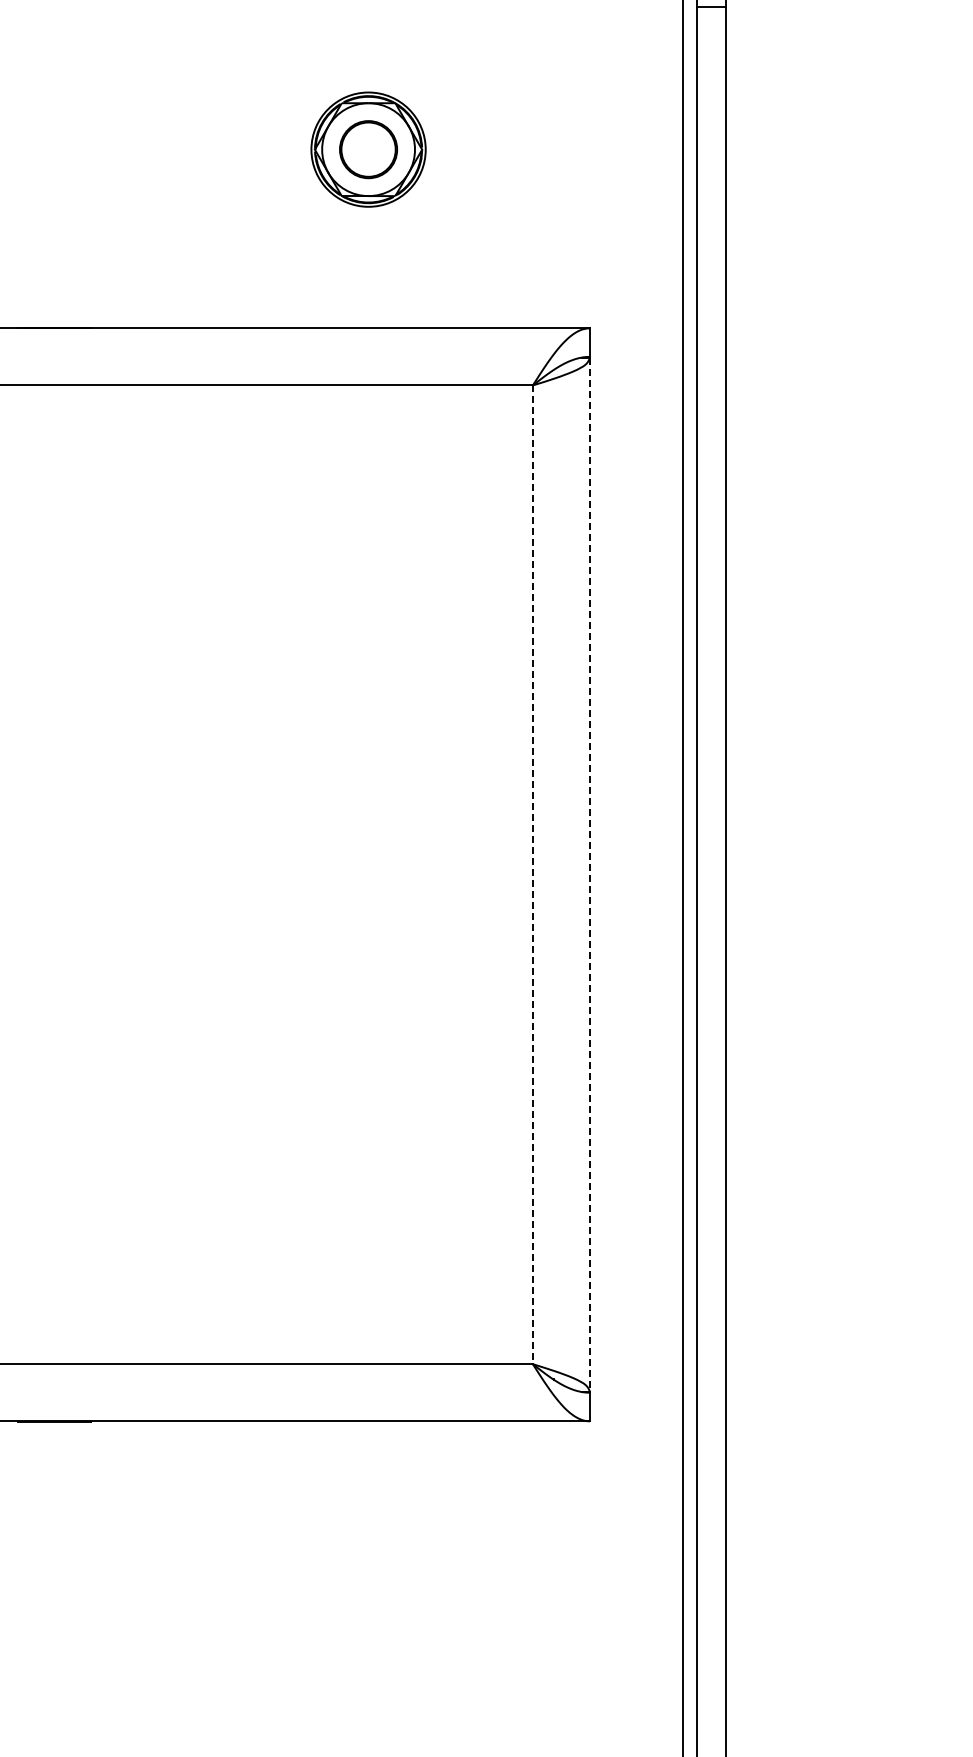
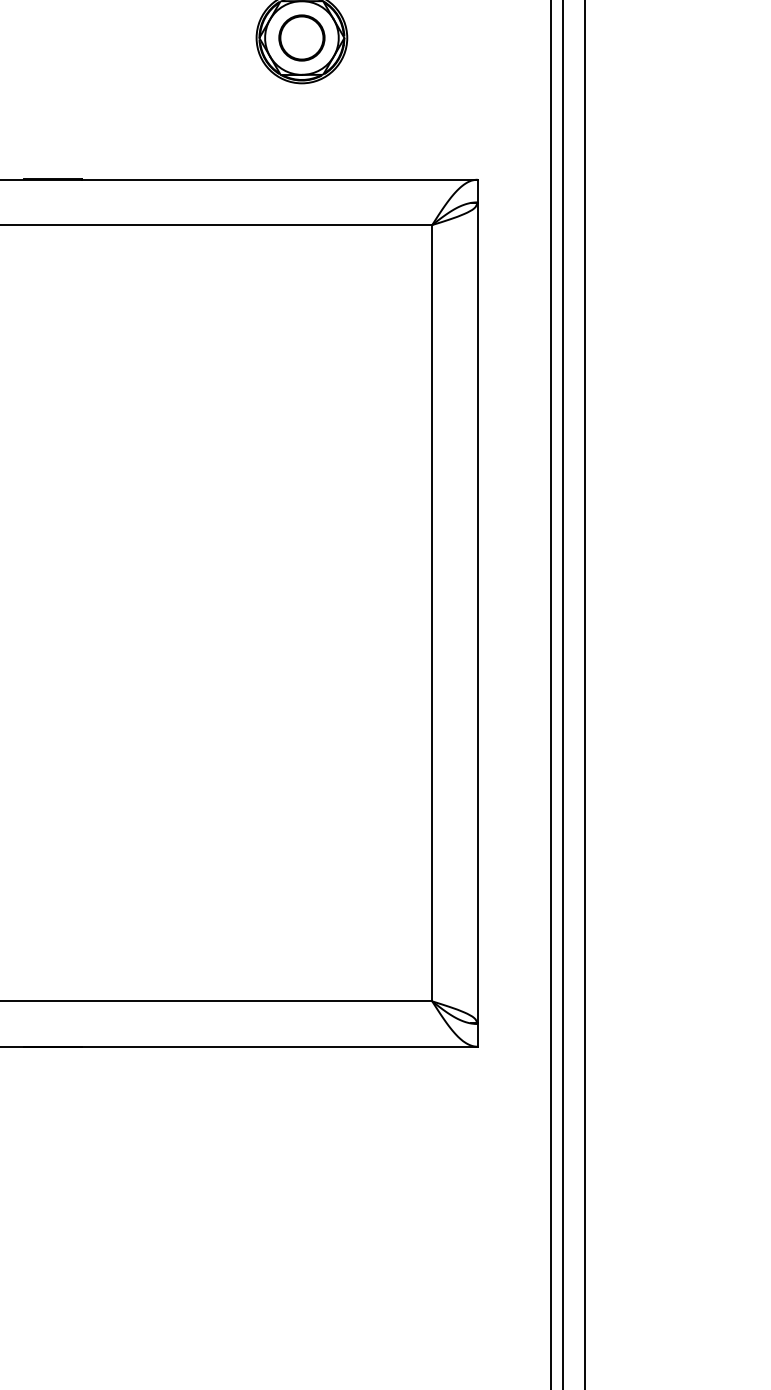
line: (532, 875) -> (431, 613), dashed -> solid
line: (590, 875) -> (477, 613), dashed -> solid

